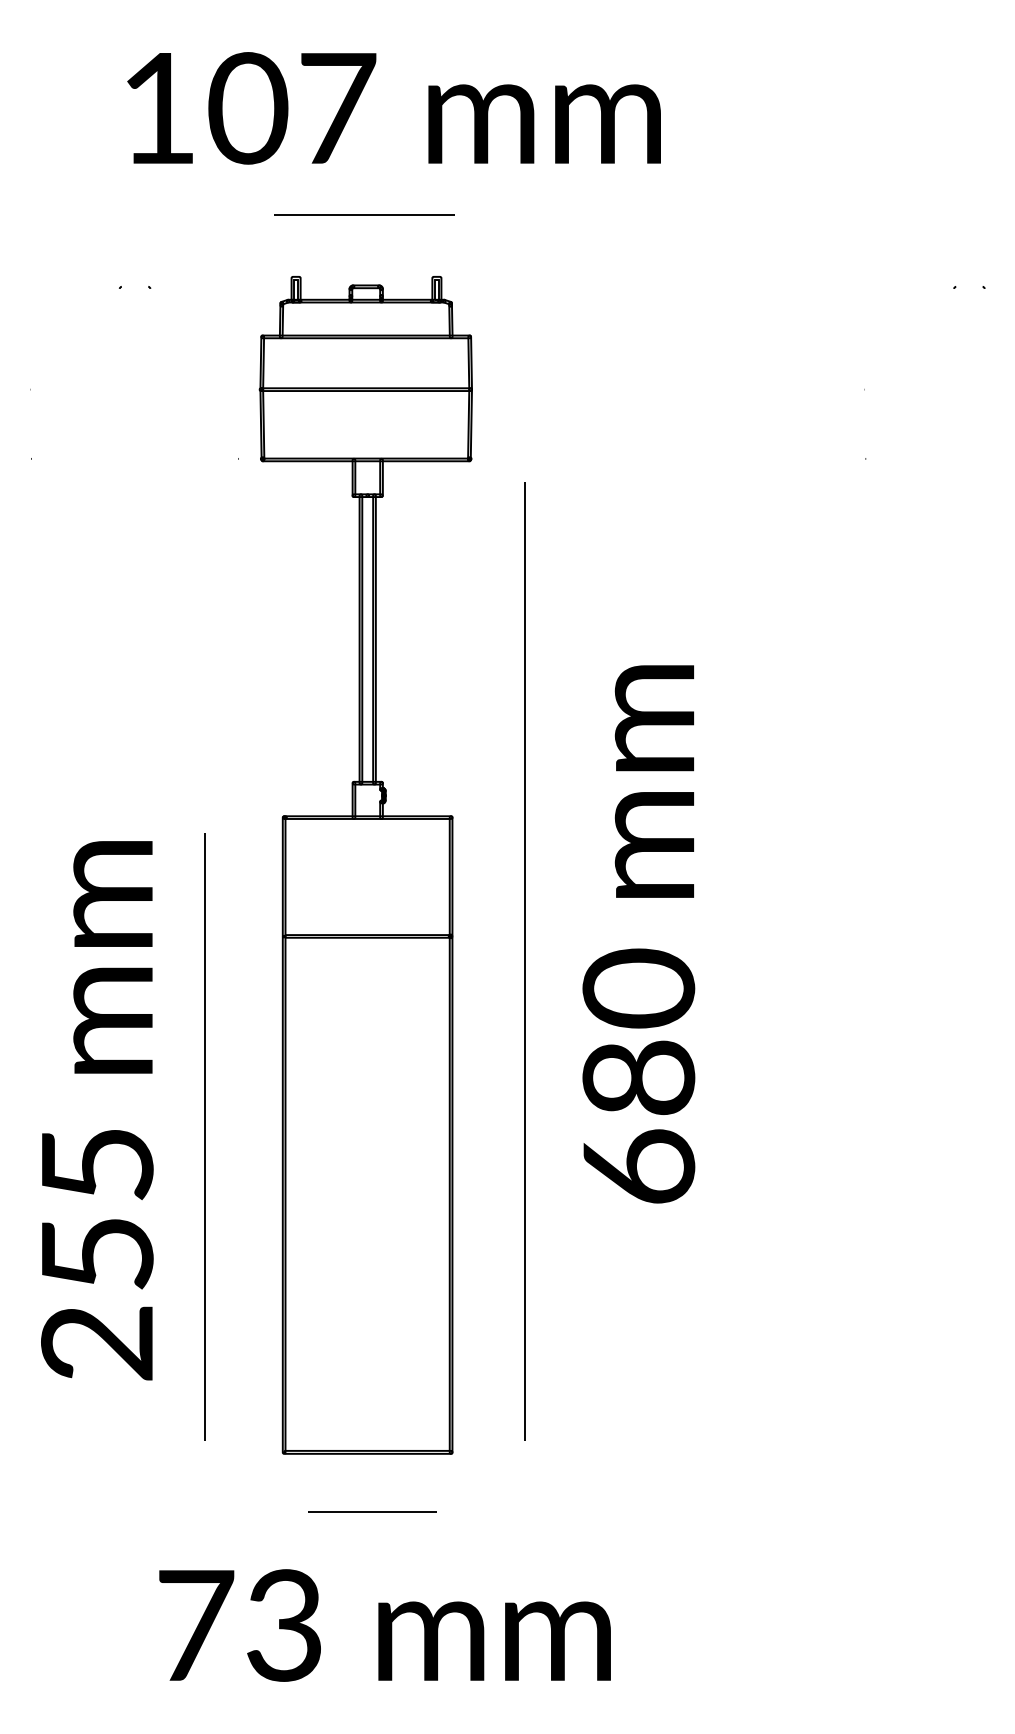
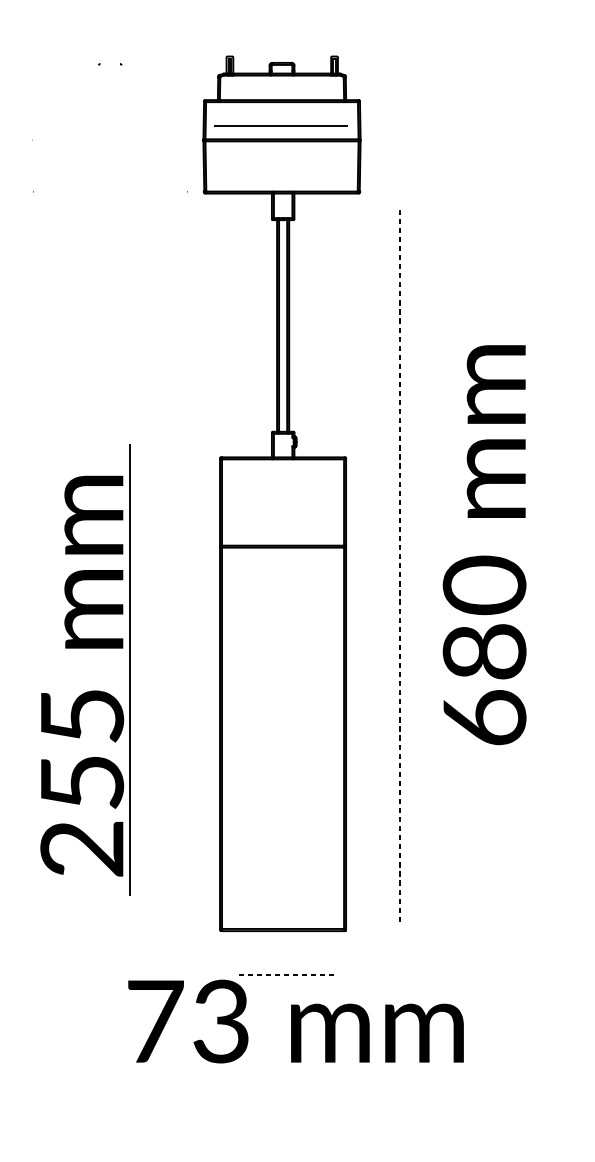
line: (364, 214) -> (280, 125), moved
line: (525, 961) -> (400, 565), solid -> dashed
line: (204, 1136) -> (129, 669), moved
line: (372, 1512) -> (286, 974), solid -> dashed
text: (384, 1625) -> (295, 1021), moved

